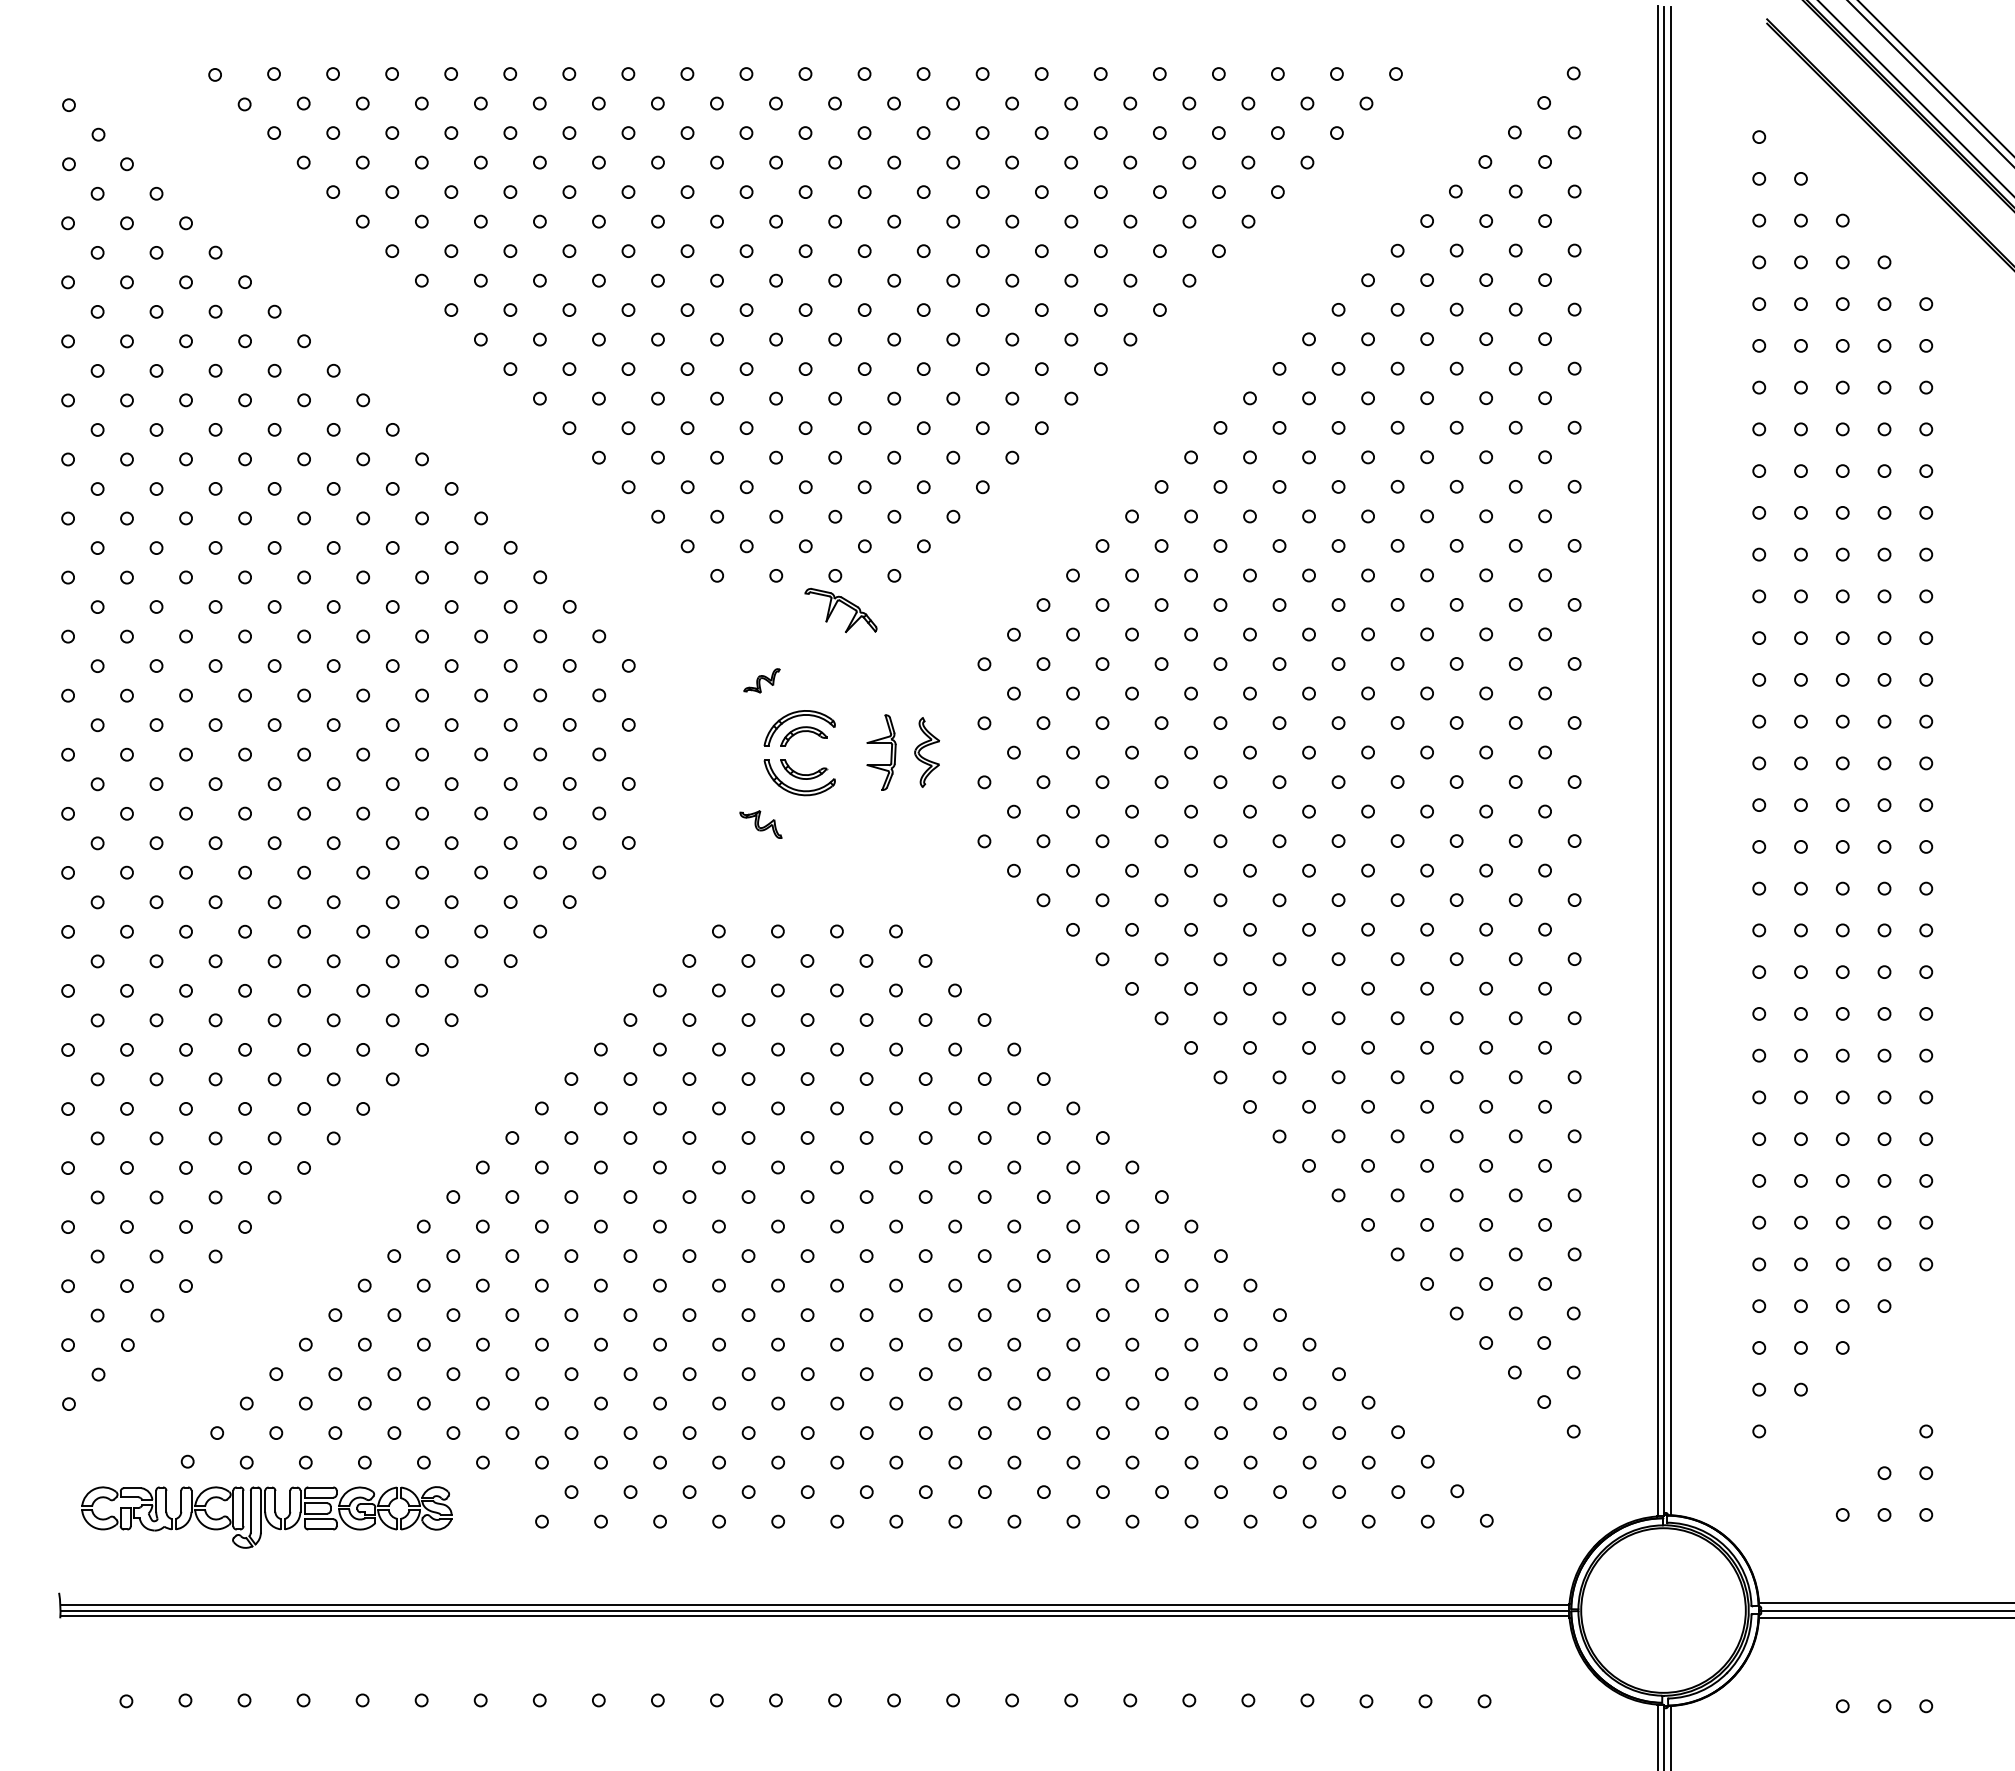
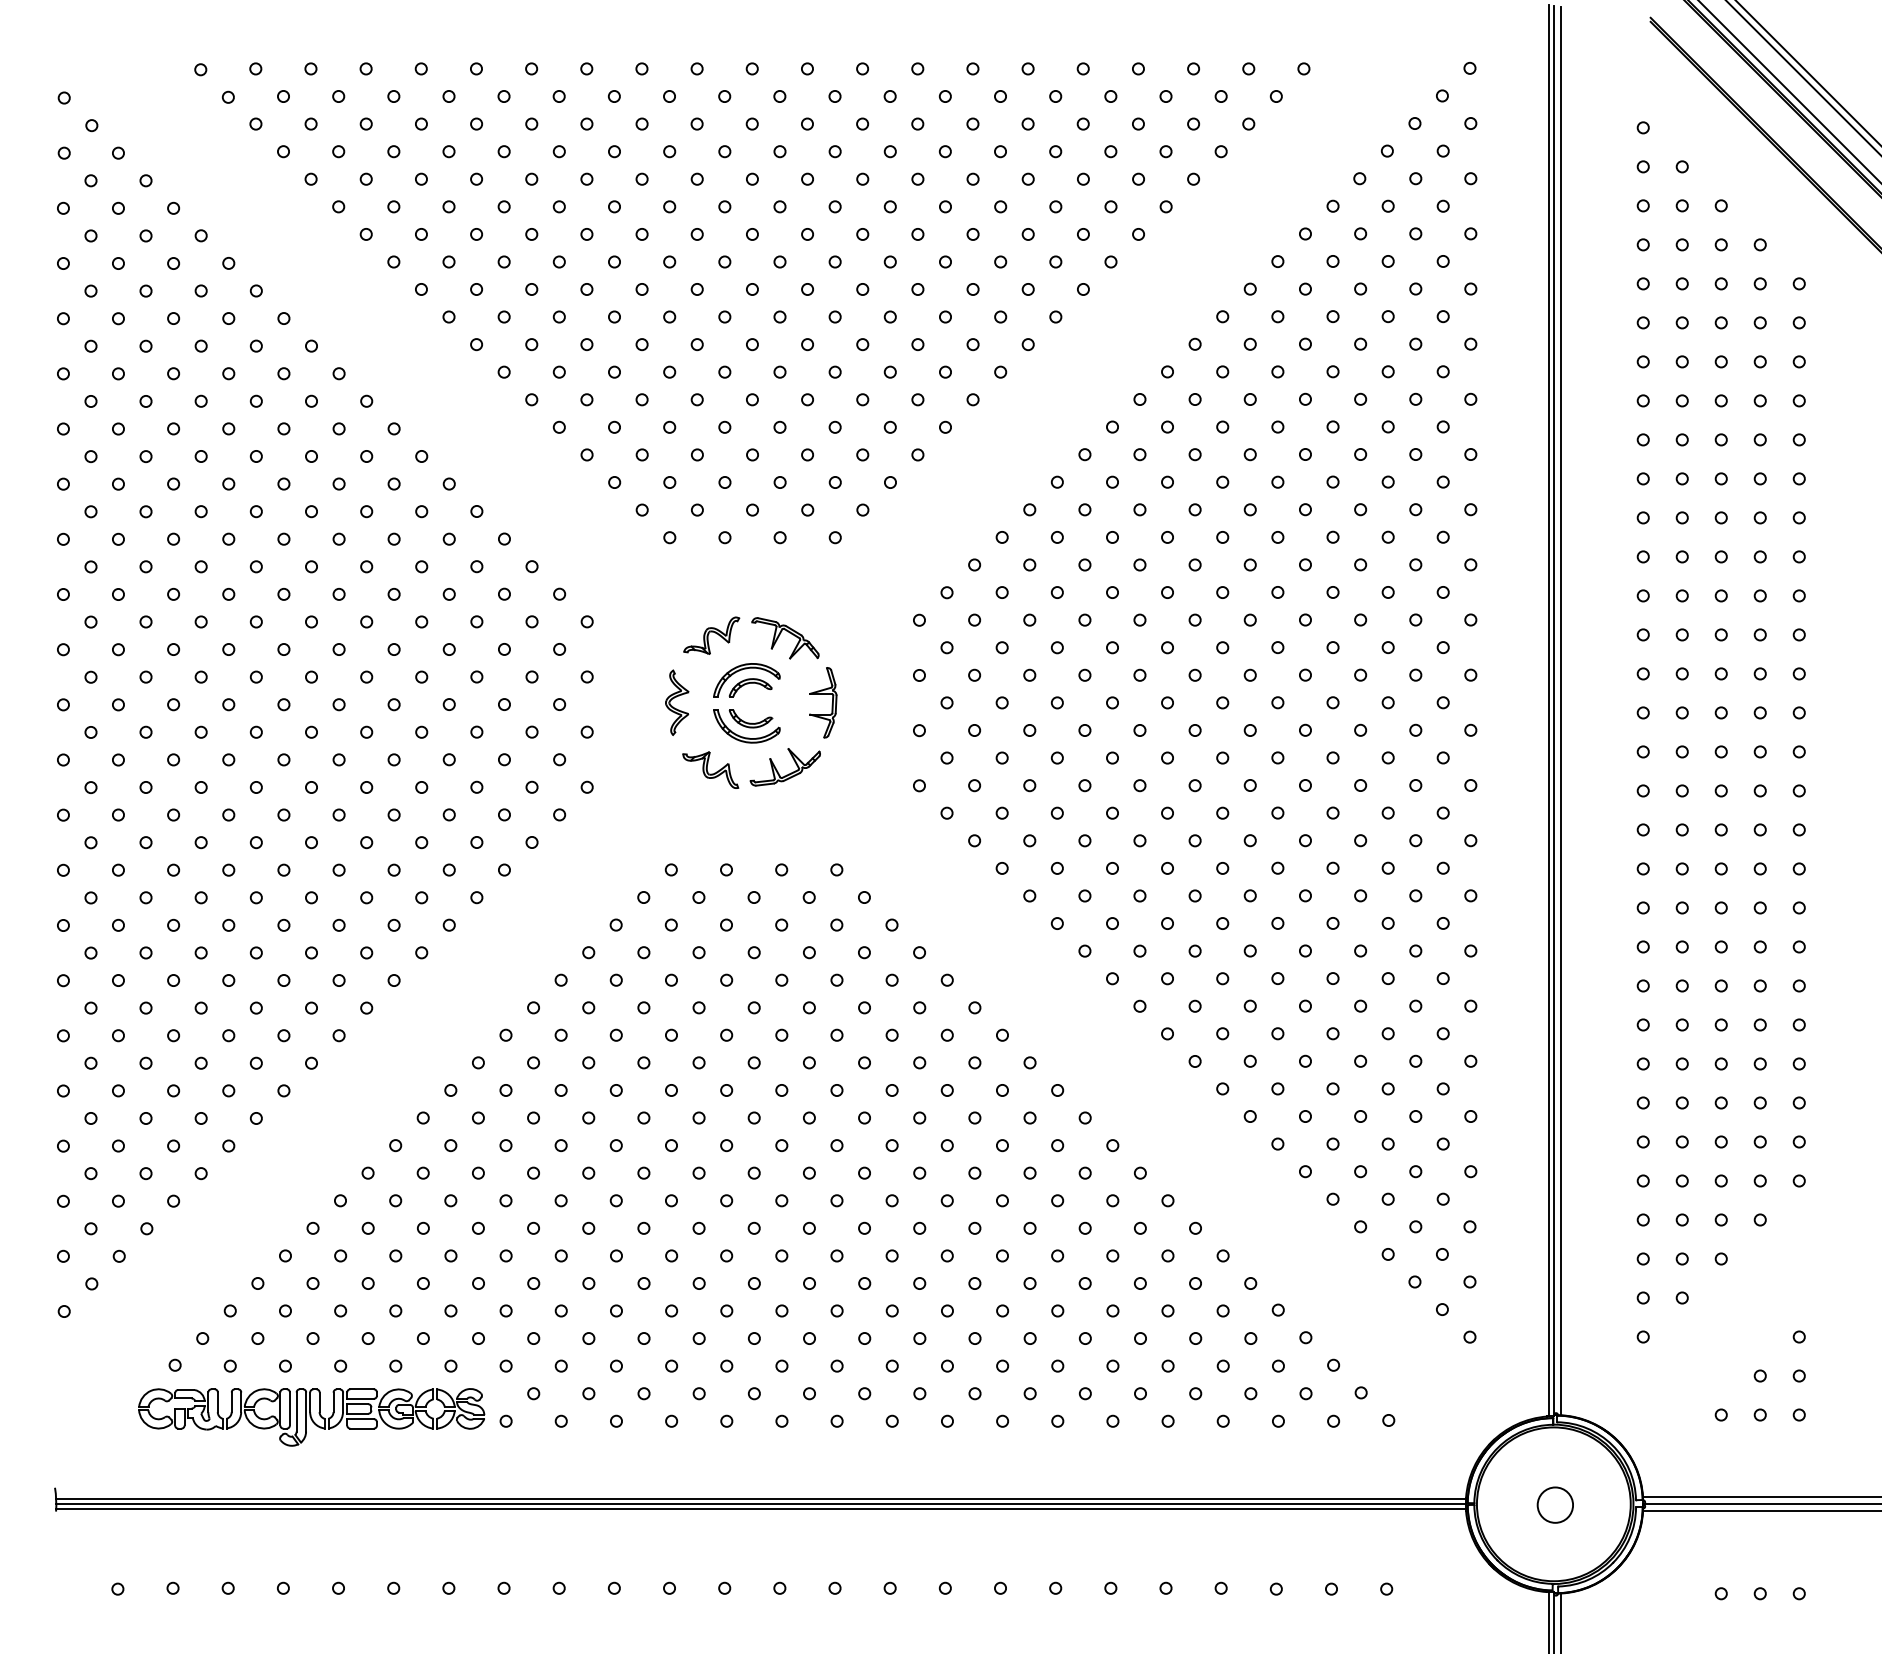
part: (840, 610) -> (784, 638), moved
part: (761, 680) -> (711, 635), size x1.67
part: (927, 752) -> (677, 702), moved
part: (760, 824) -> (710, 770), size x1.43
part: (844, 828) -> (788, 773), added
part: (266, 1517) -> (311, 1417), moved
circle: (1664, 1611) -> (1554, 1505), added

